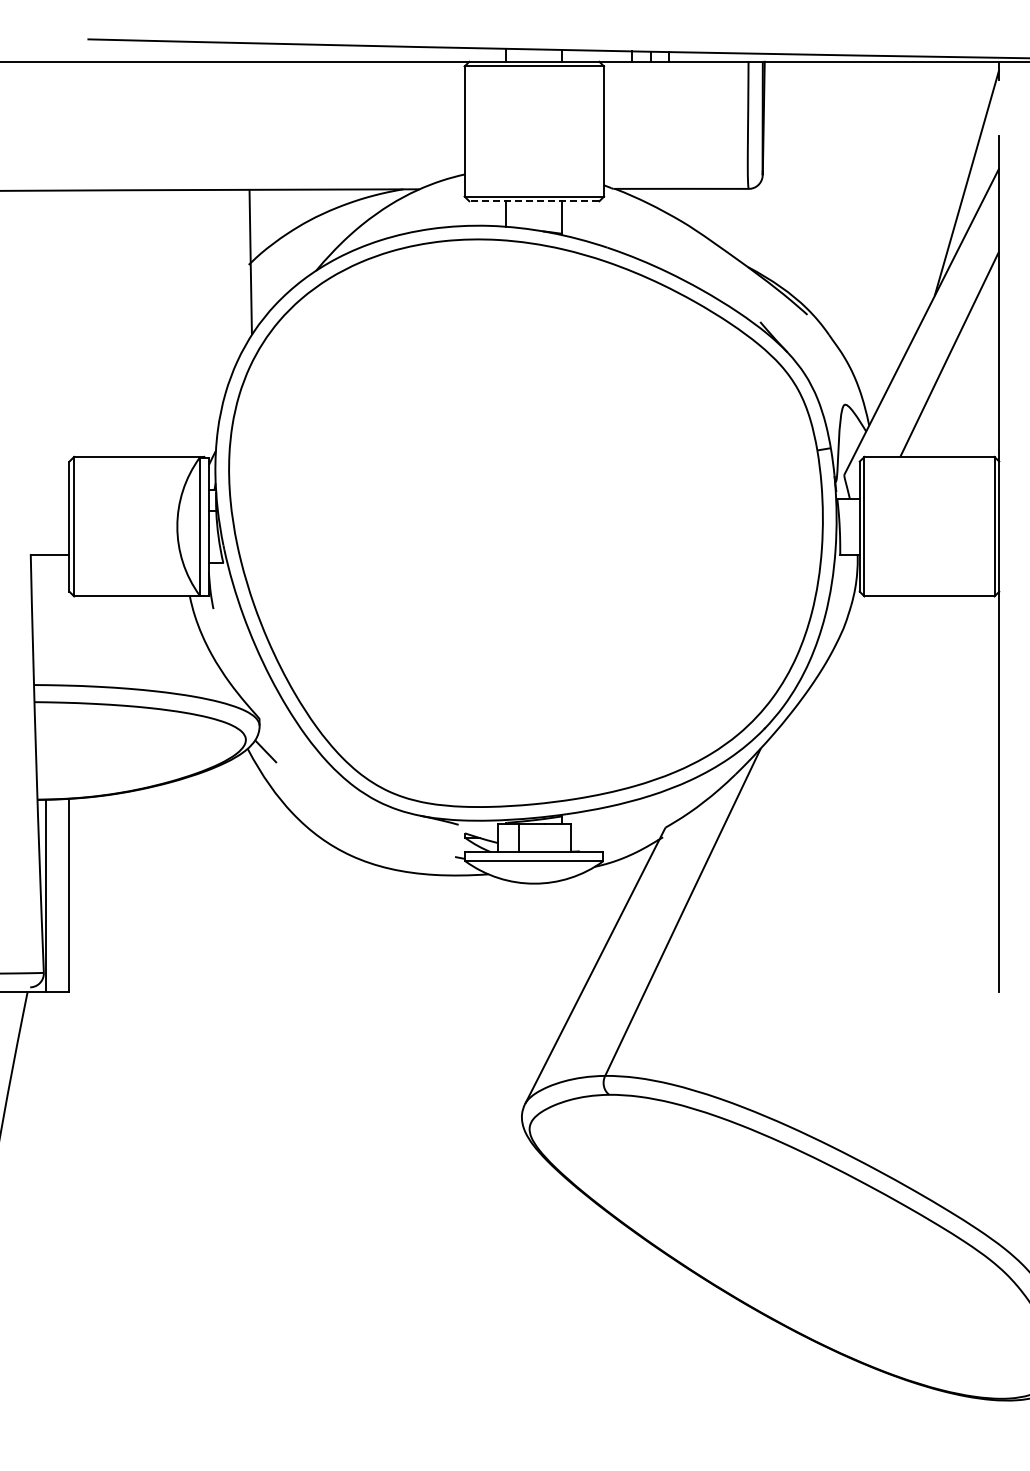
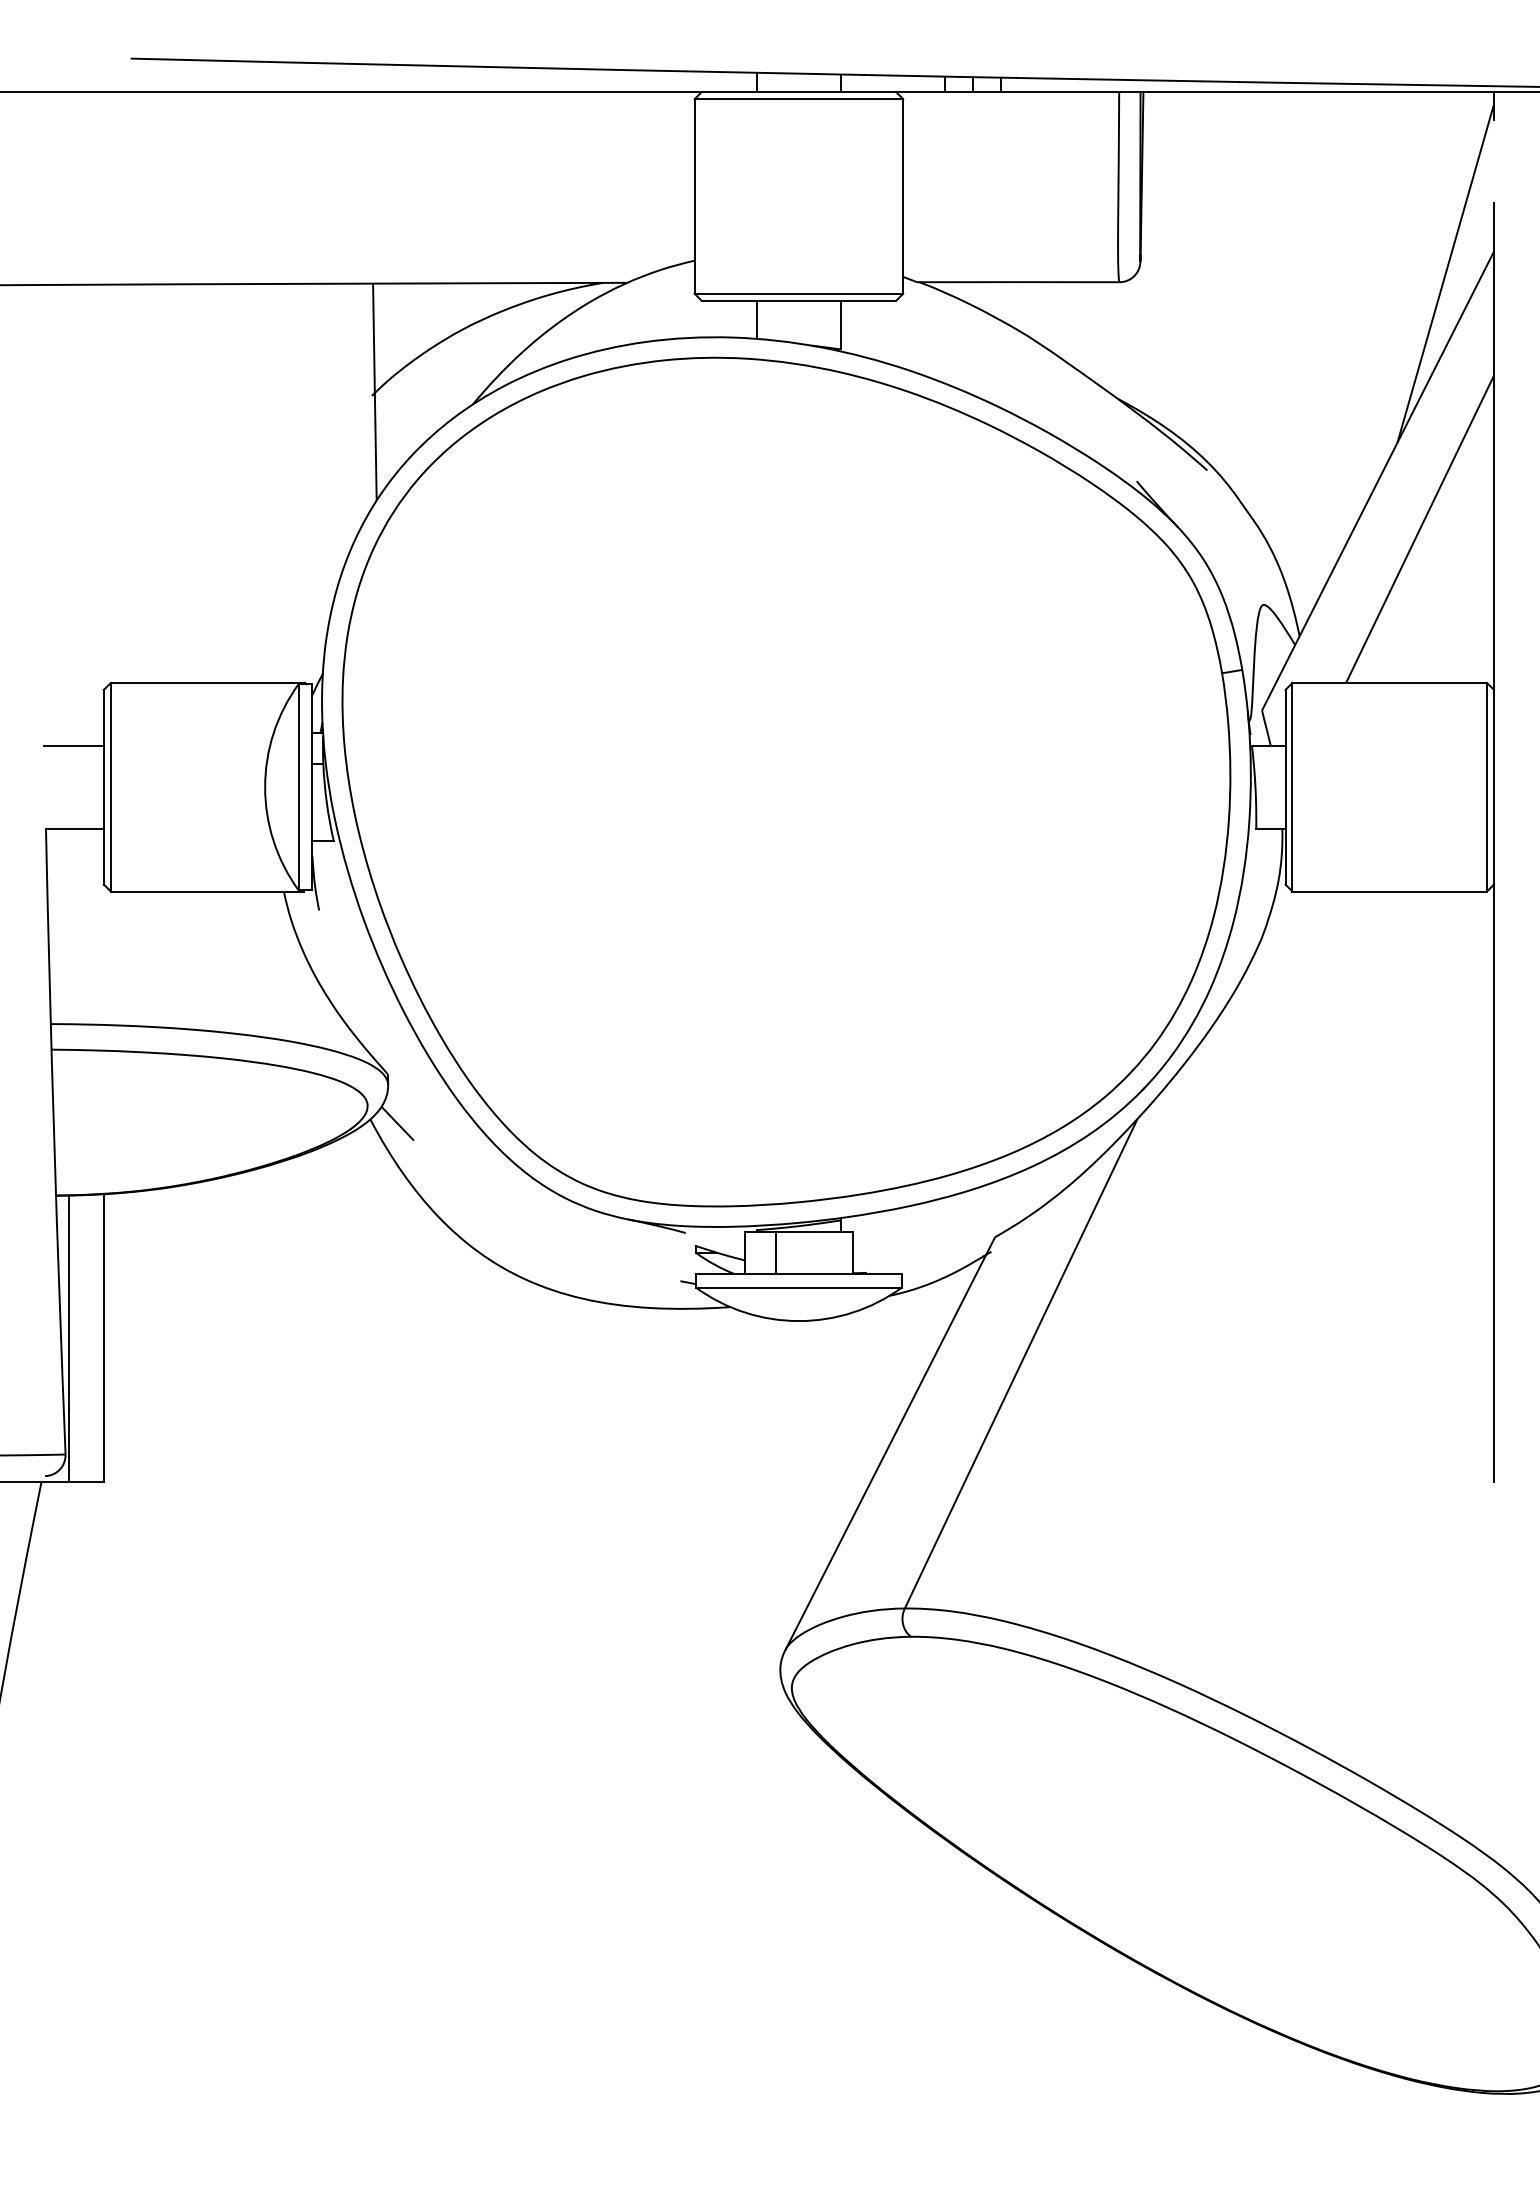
line: (533, 201) -> (797, 301), dashed -> solid
line: (49, 498) -> (73, 745), added

